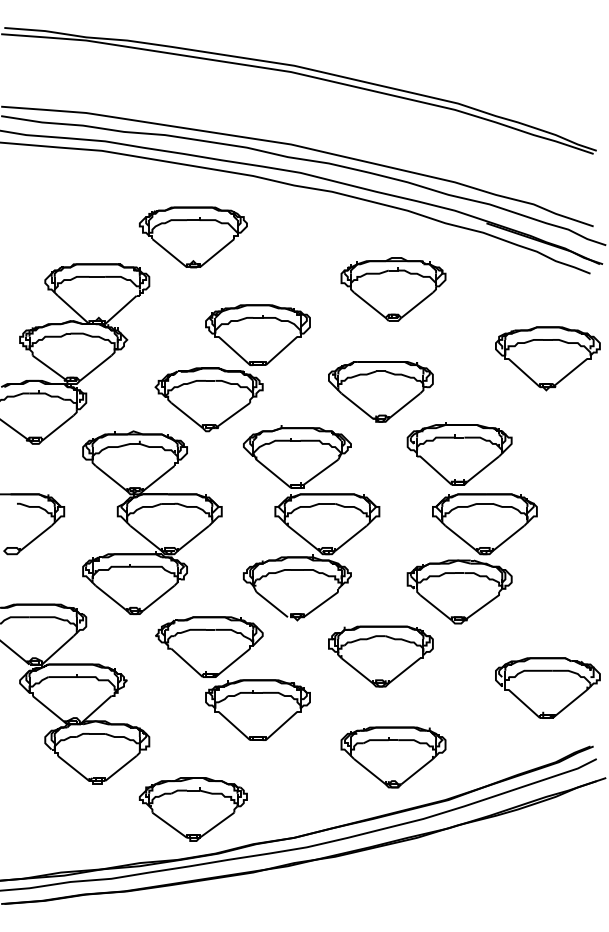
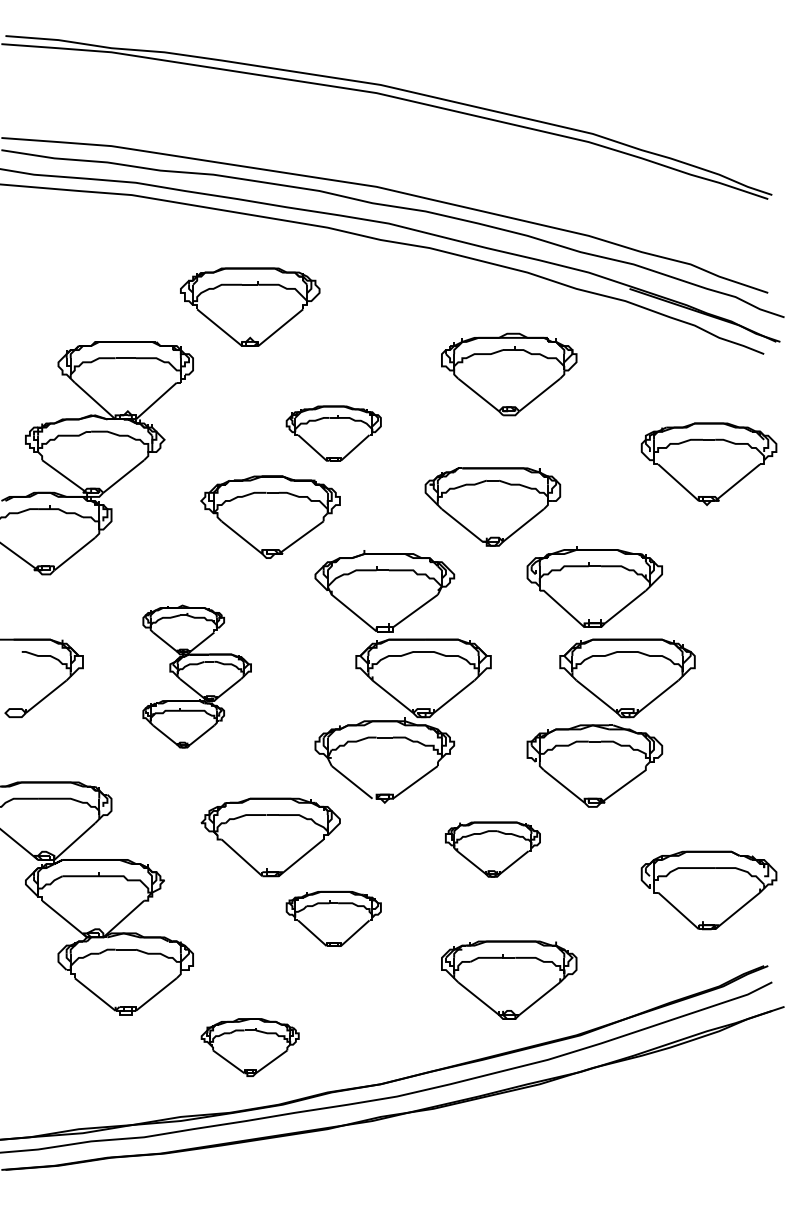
part: (257, 334) -> (333, 432), size x0.7
part: (152, 522) -> (197, 676), size x0.6
part: (380, 656) -> (492, 849), size x0.7
part: (257, 709) -> (333, 918), size x0.7
part: (193, 809) -> (250, 1047), size x0.7

